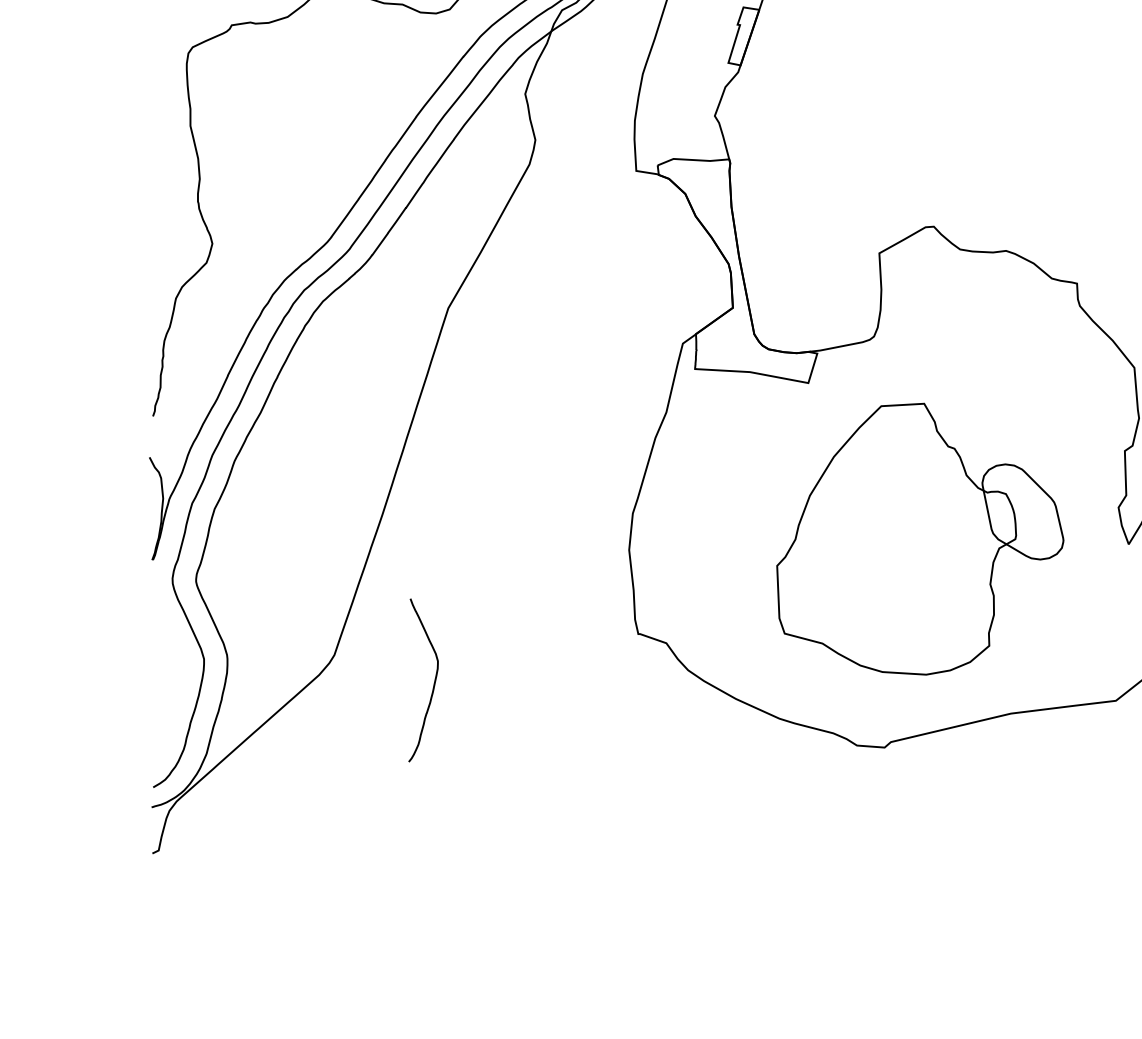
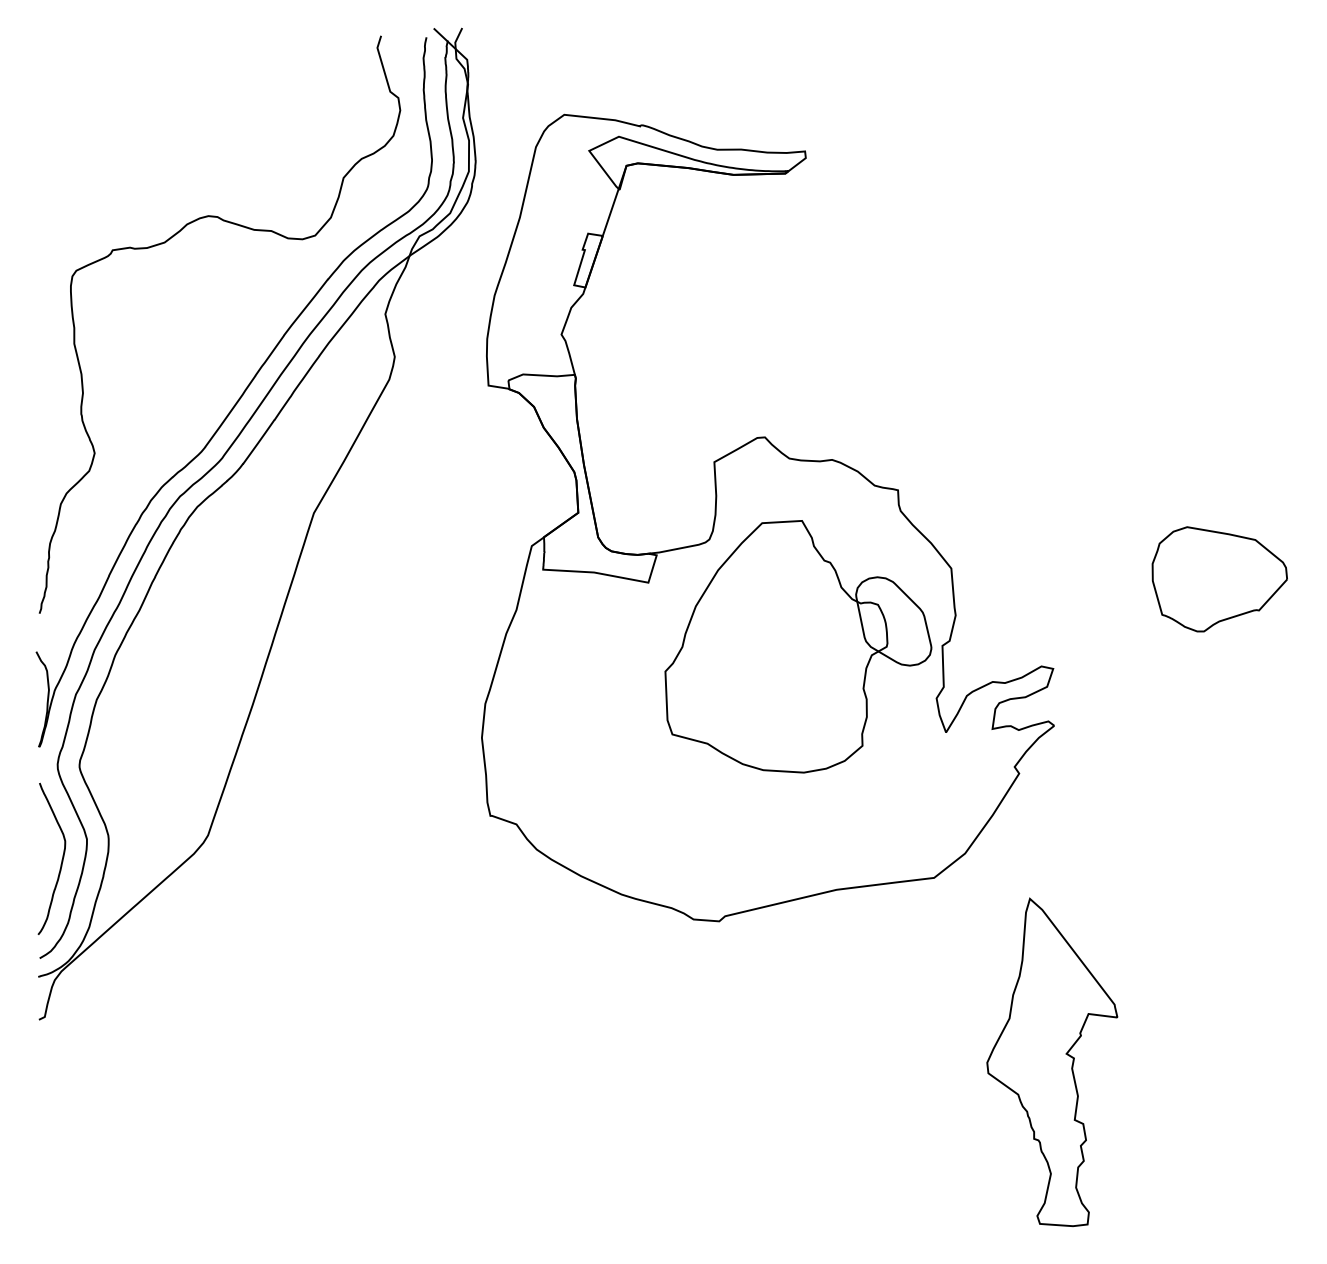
part: (920, 538) -> (798, 646), moved
curve: (433, 680) -> (61, 859), moved

